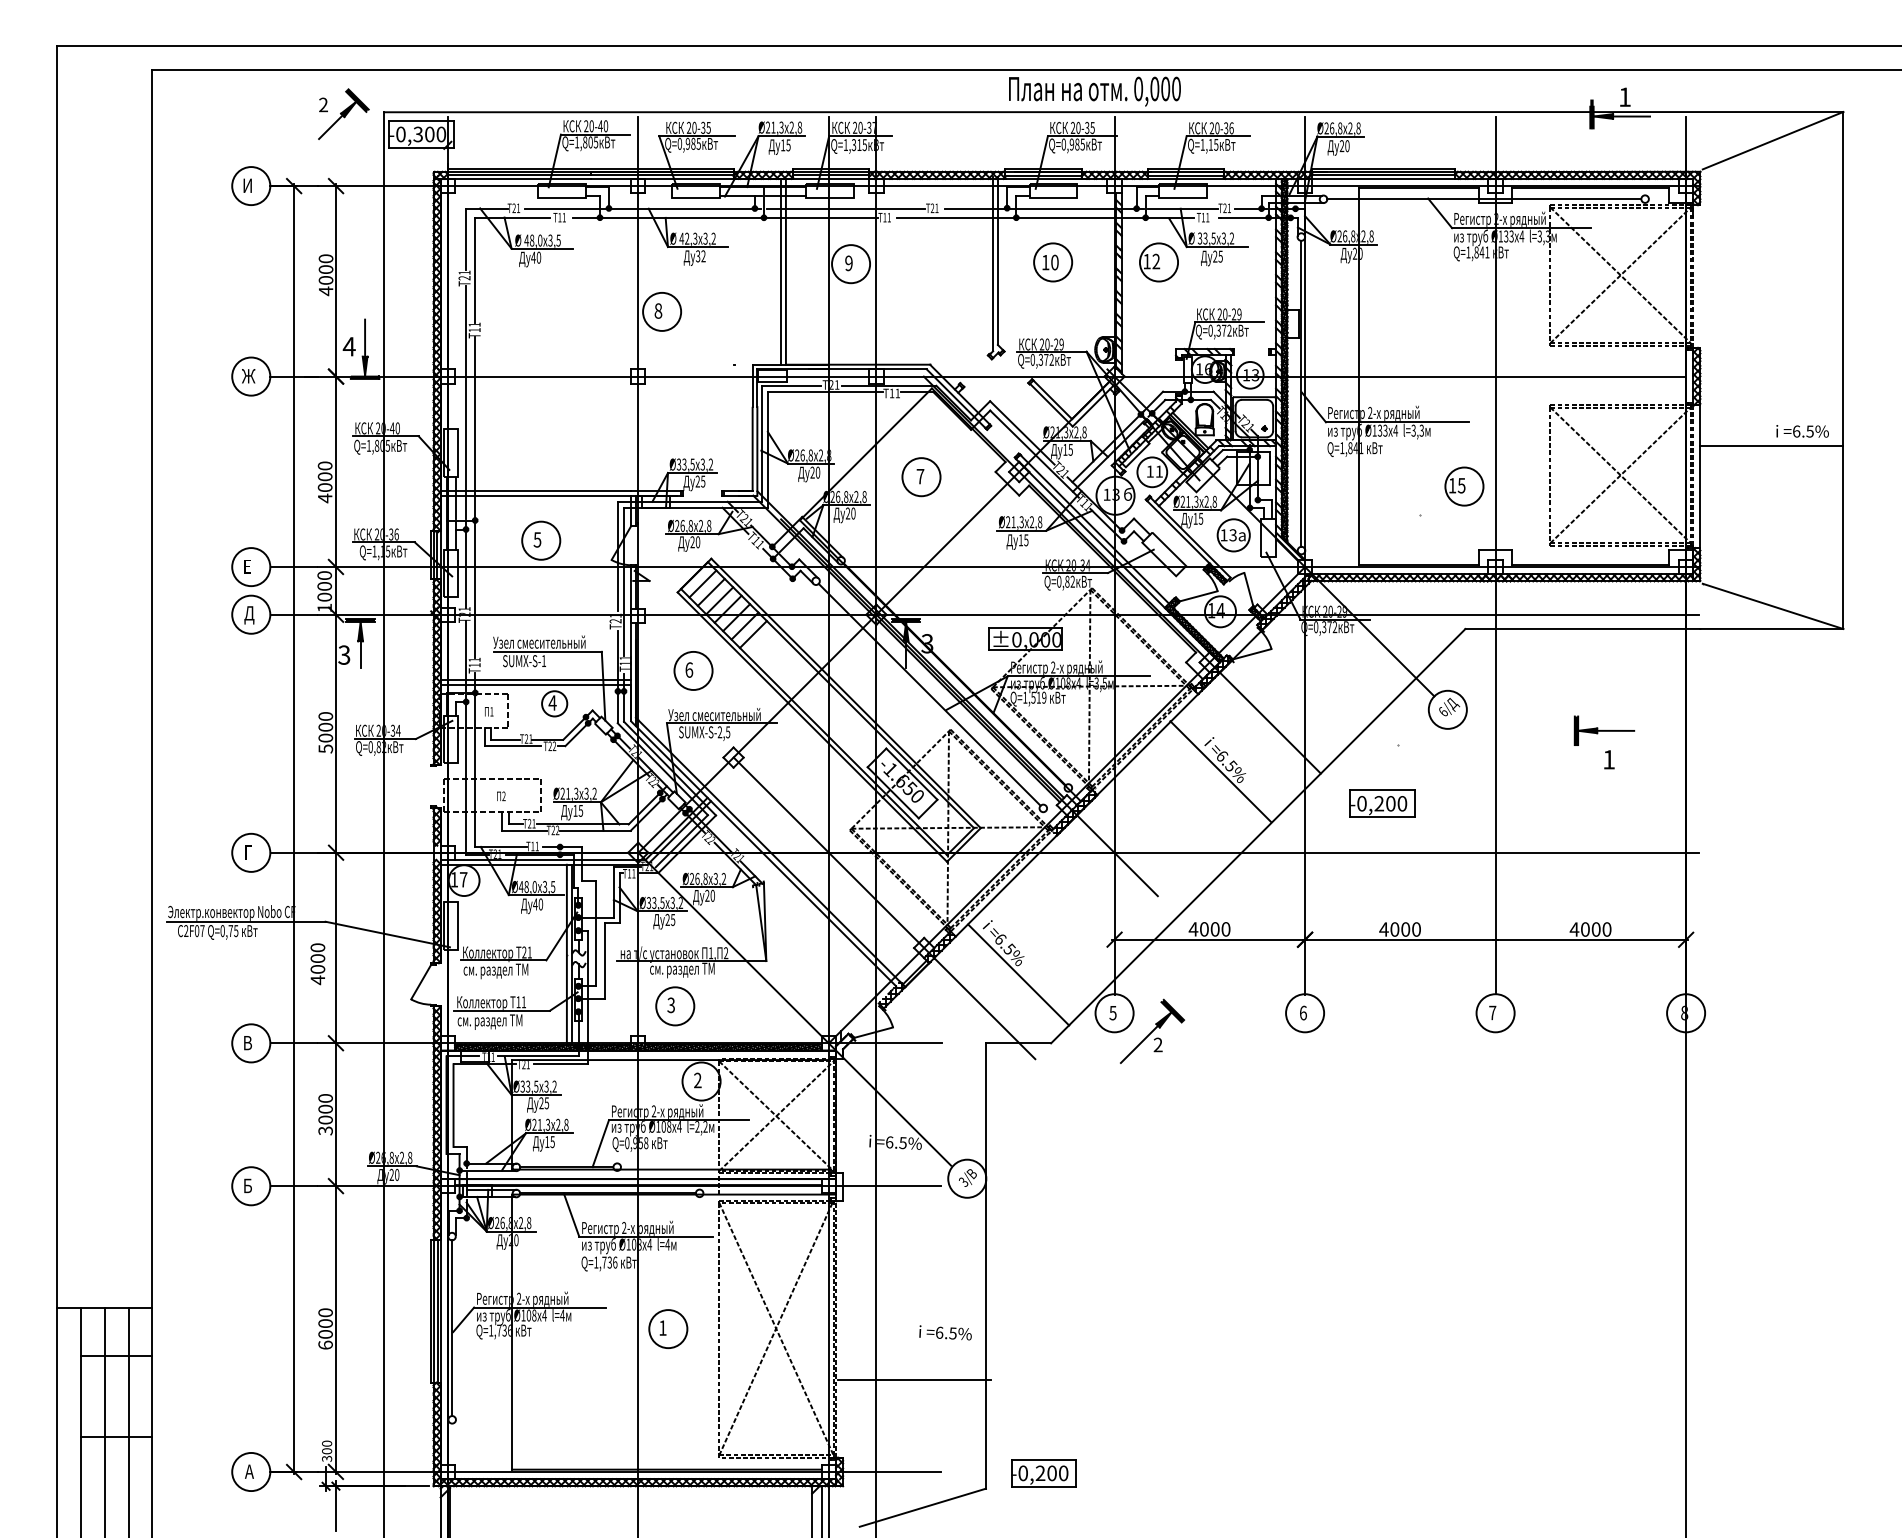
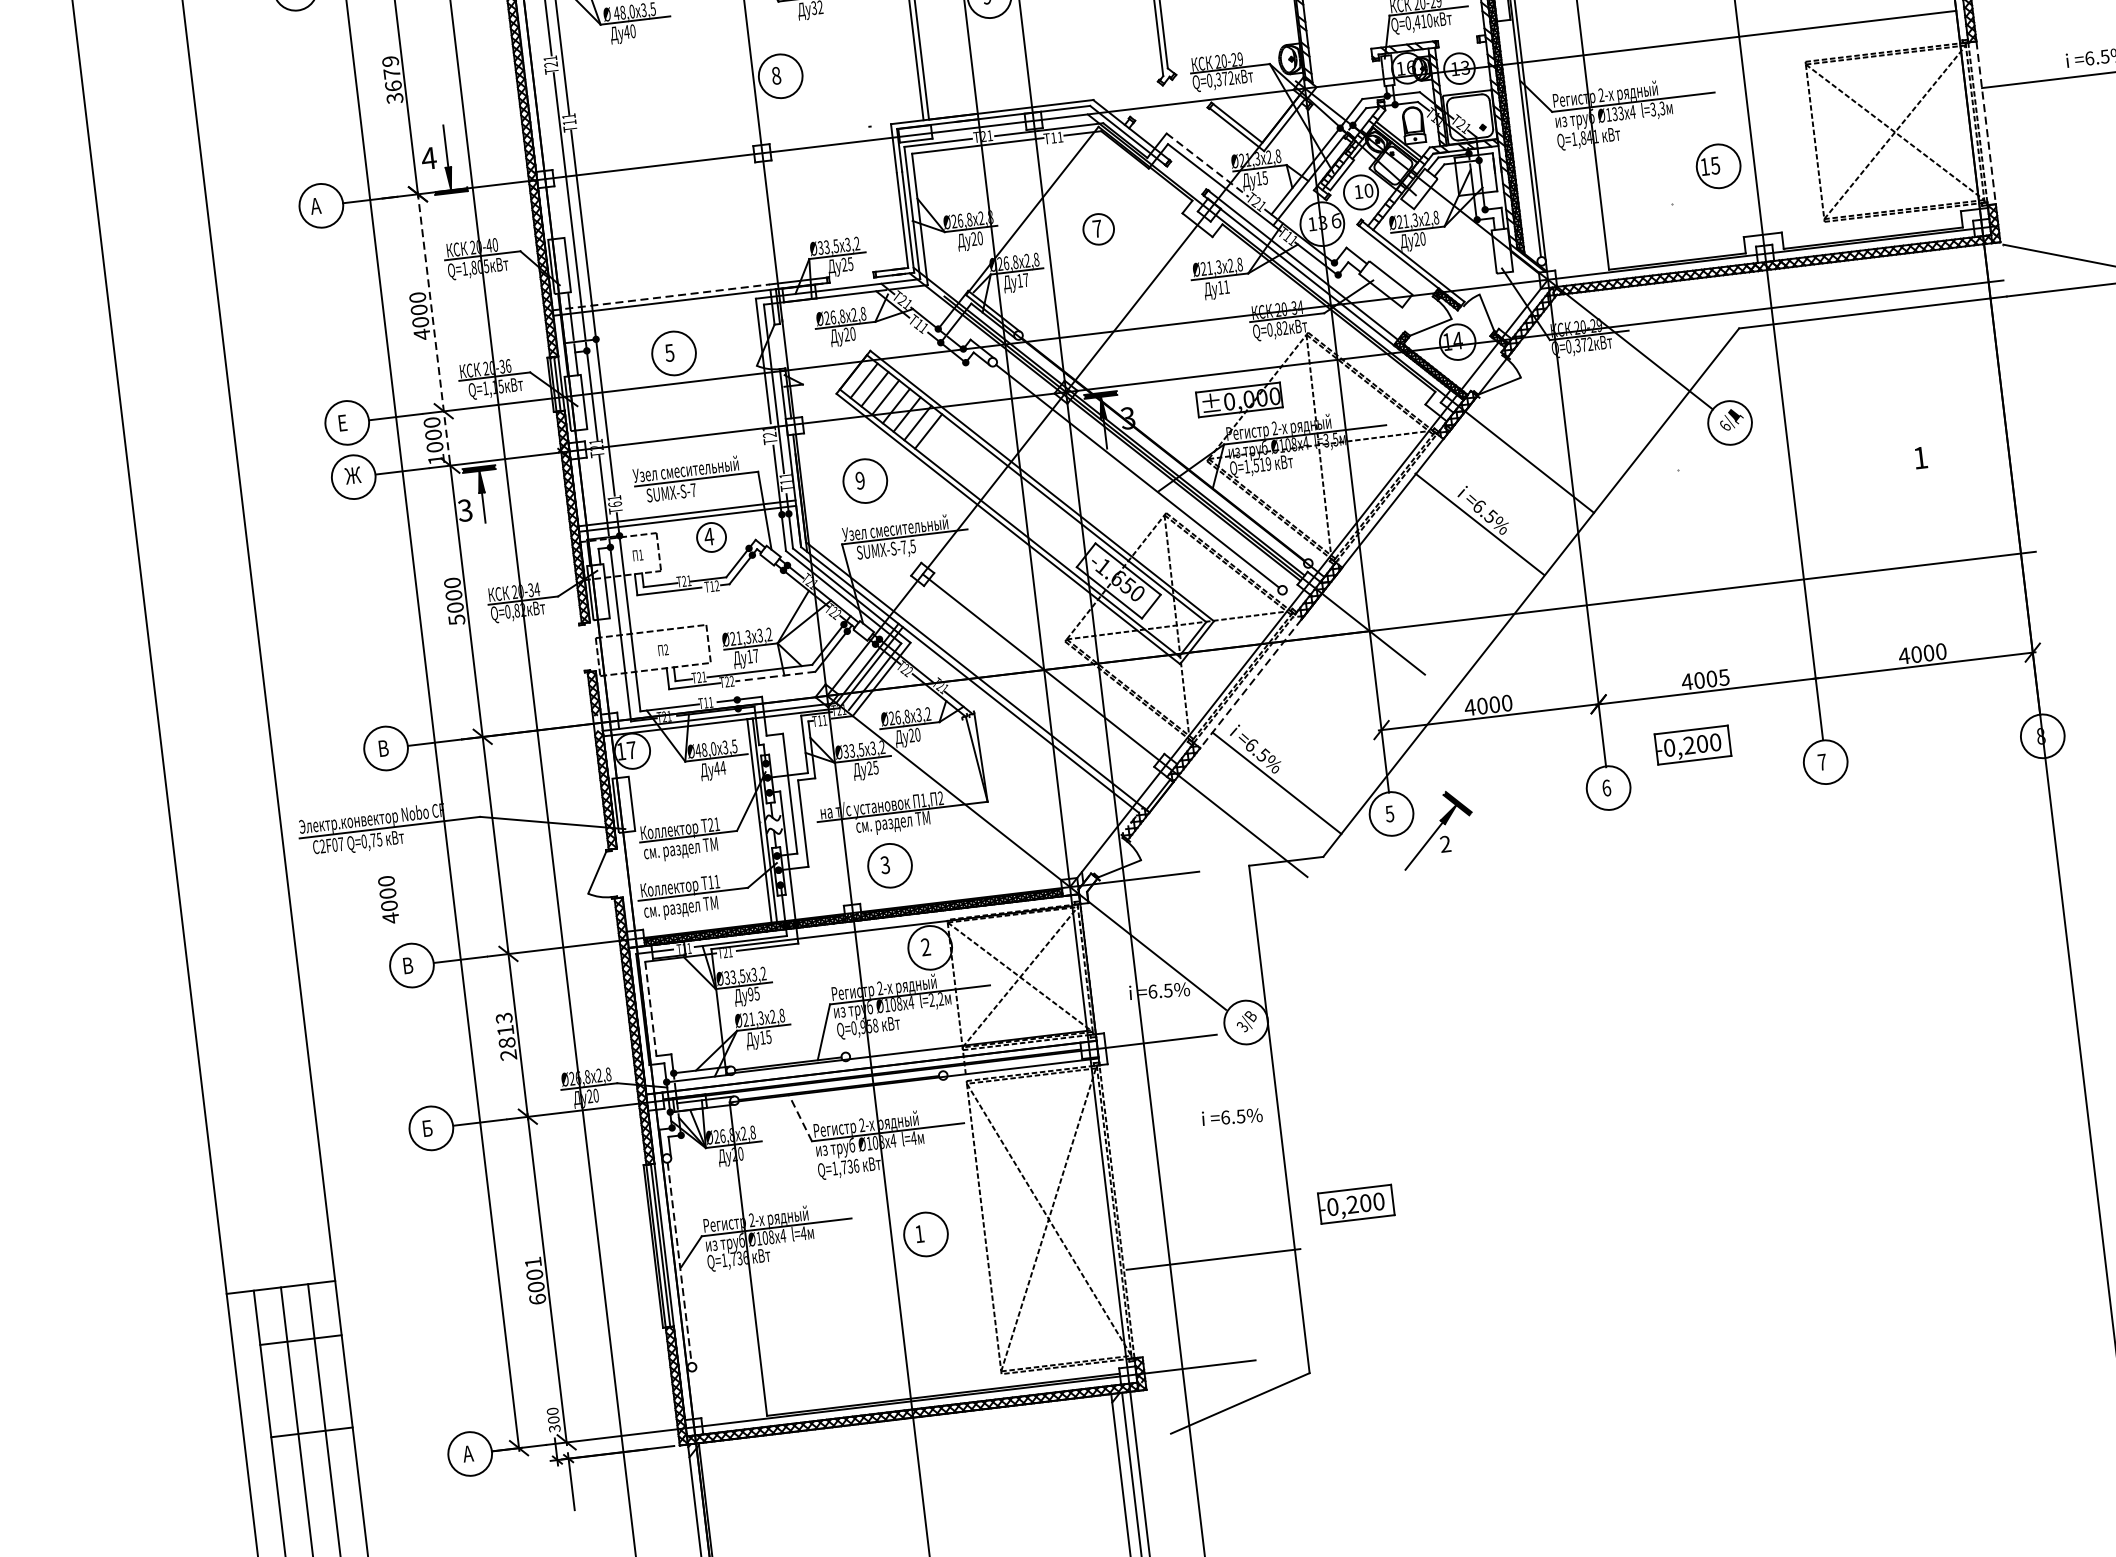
text: (325, 275) -> (392, 80), 4000 -> 3679
text: (1223, 330) -> (1422, 21), Q=0,372 -> Q=0,410
text: (248, 376) -> (318, 206), Ж -> A
line: (1022, 433) -> (1207, 165), solid -> dashed
text: (1159, 471) -> (1369, 190), 11 -> 10
circle: (921, 477) -> (1098, 229), size x0.7
line: (1700, 477) -> (1986, 123), solid -> dashed
line: (536, 490) -> (661, 296), solid -> dashed
line: (336, 495) -> (434, 329), solid -> dashed
text: (850, 513) -> (1022, 280), 20 -> 17
text: (1198, 518) -> (1419, 238), 15 -> 20
part: (1233, 535) -> (1462, 253), removed
text: (1026, 540) -> (1226, 287), 15 -> 11
text: (250, 615) -> (352, 478), Д -> Ж
text: (543, 660) -> (692, 489), SUMX-S-1 -> SUMX-S-7
text: (474, 665) -> (614, 504), 11 -> 61
text: (689, 669) -> (860, 480), 6 -> 9
part: (1604, 730) -> (1911, 425), removed
text: (719, 732) -> (903, 547), SUMX-S-2,5 -> SUMX-S-7,5
text: (549, 745) -> (711, 585), 22 -> 12
part: (1382, 803) -> (1692, 744), moved
text: (580, 810) -> (755, 655), 15 -> 17
line: (595, 830) -> (775, 676), solid -> dashed
text: (249, 852) -> (384, 748), Г -> В
line: (1005, 886) -> (1250, 684), solid -> dashed
text: (540, 904) -> (722, 768), 40 -> 44
text: (1416, 929) -> (1724, 677), 4000 -> 4005
text: (317, 964) -> (388, 900), moved
text: (541, 1103) -> (750, 994), 25 -> 95
line: (453, 1106) -> (650, 1010), solid -> dashed
text: (325, 1114) -> (506, 1036), 3000 -> 2813
line: (571, 1214) -> (800, 1117), solid -> dashed
text: (325, 1312) -> (533, 1262), 6000 -> 6001
line: (452, 1328) -> (679, 1263), solid -> dashed
text: (945, 1332) -> (1232, 1116), moved
part: (1043, 1473) -> (1355, 1204), moved

